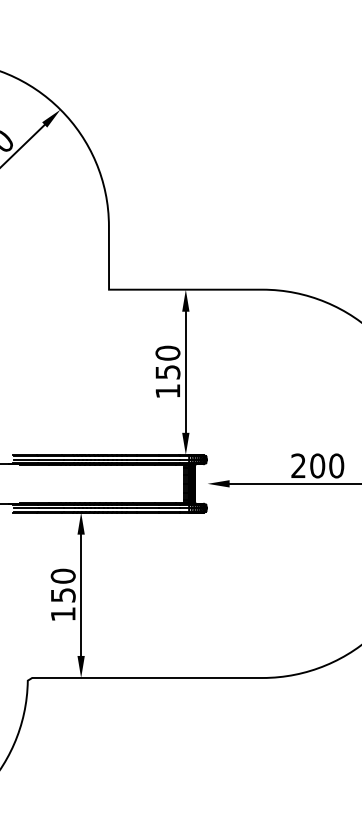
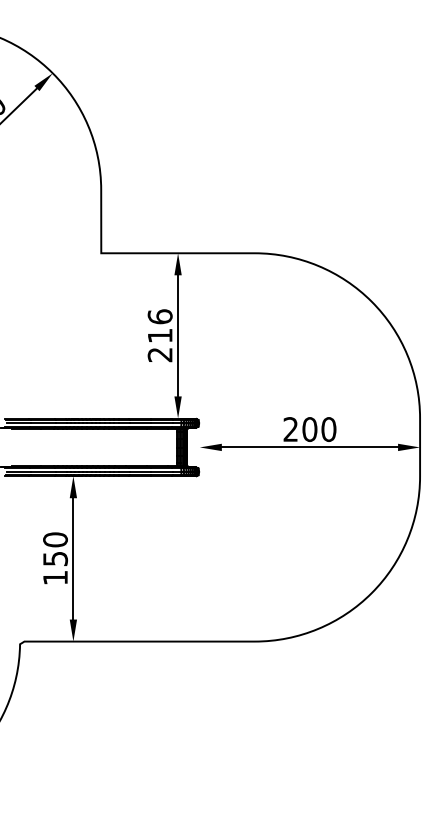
text: (167, 371) -> (159, 335), 150 -> 216

